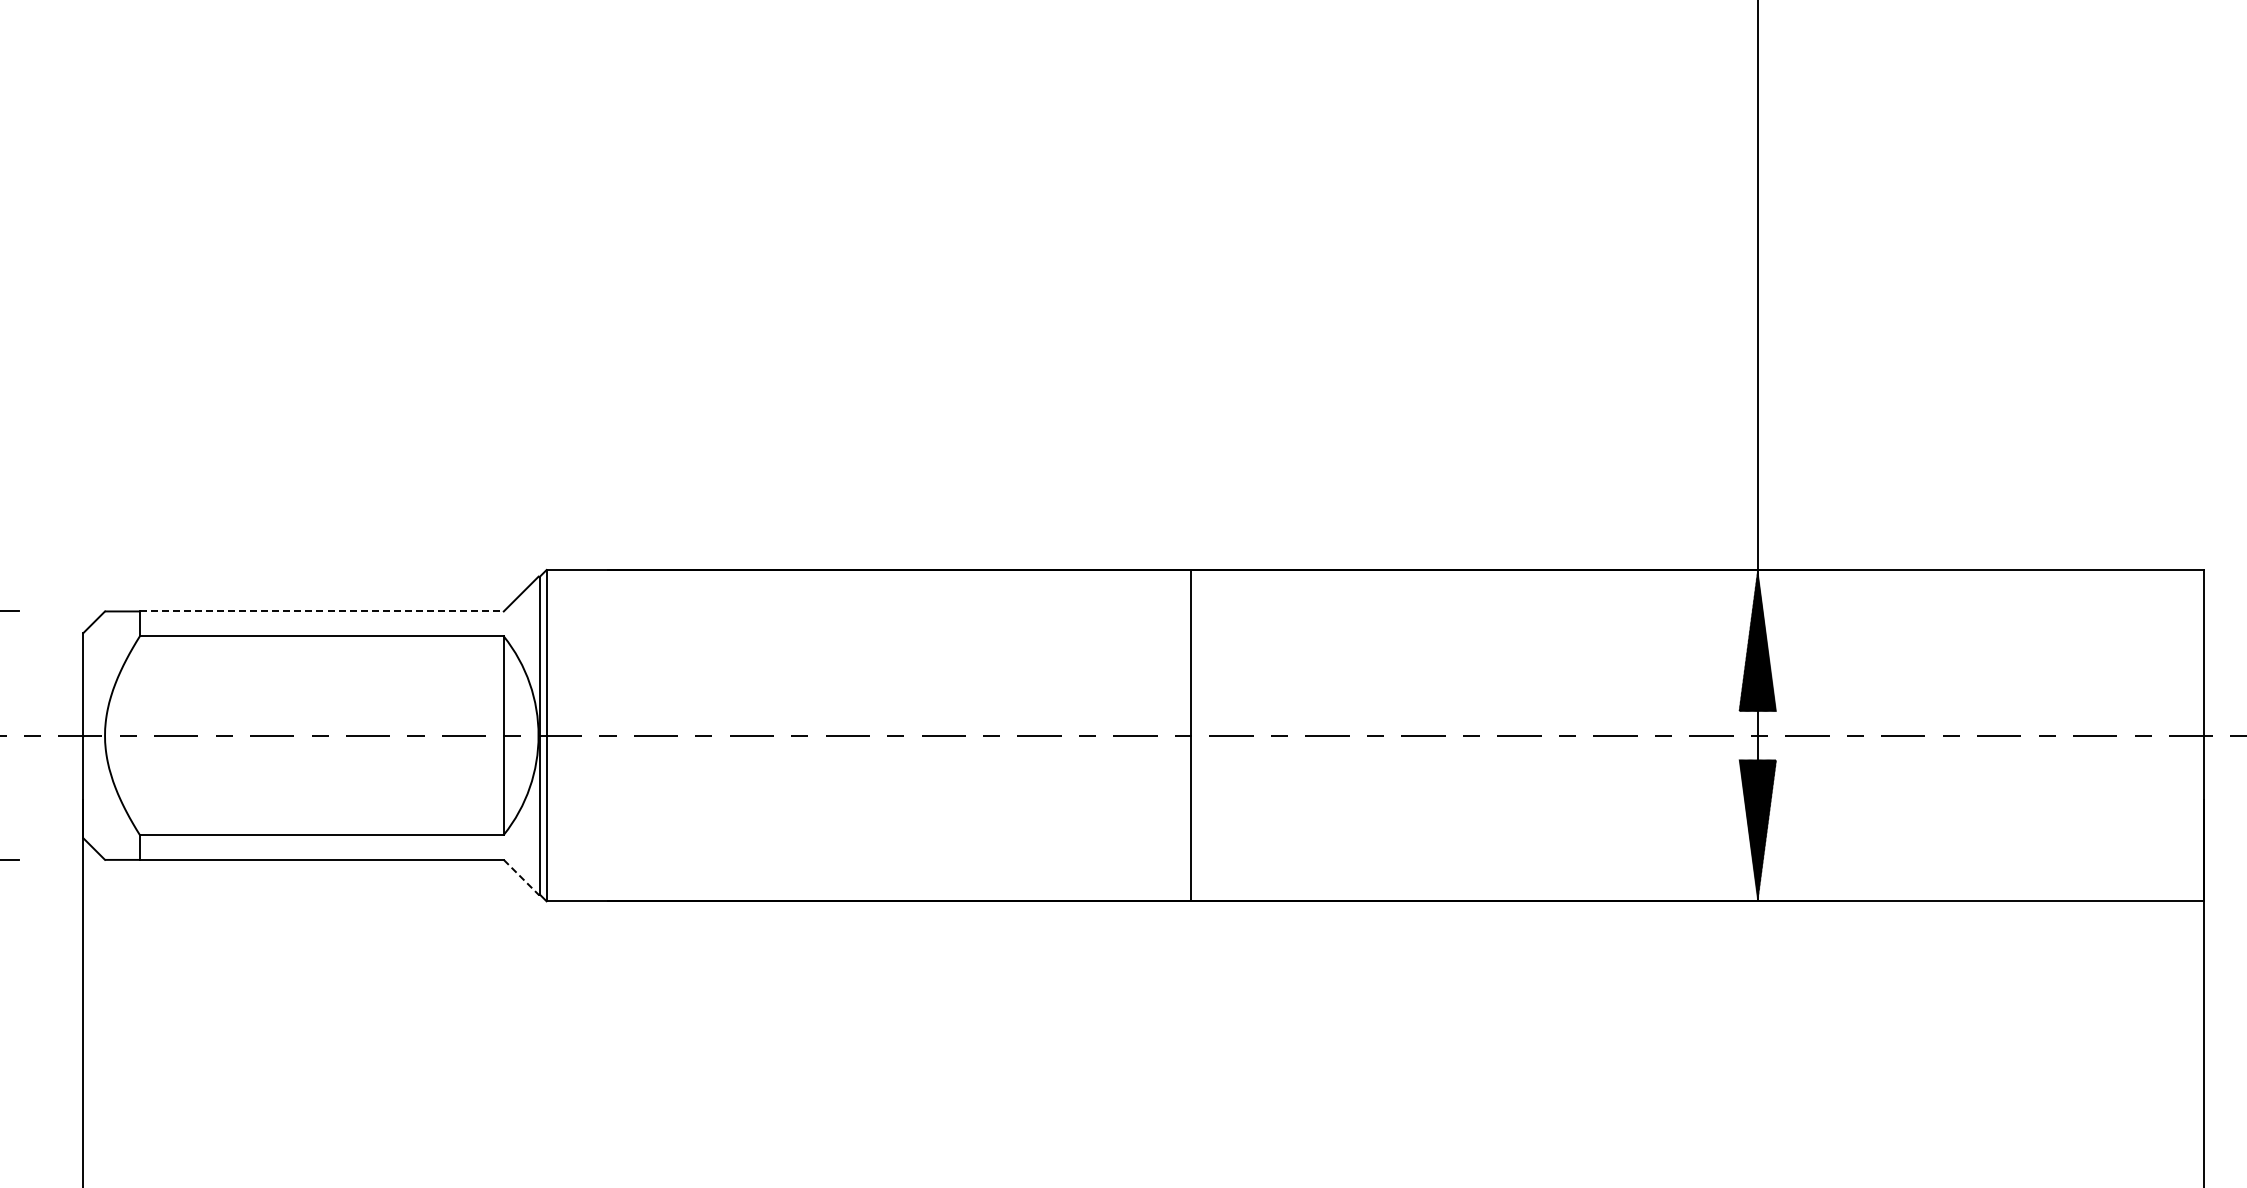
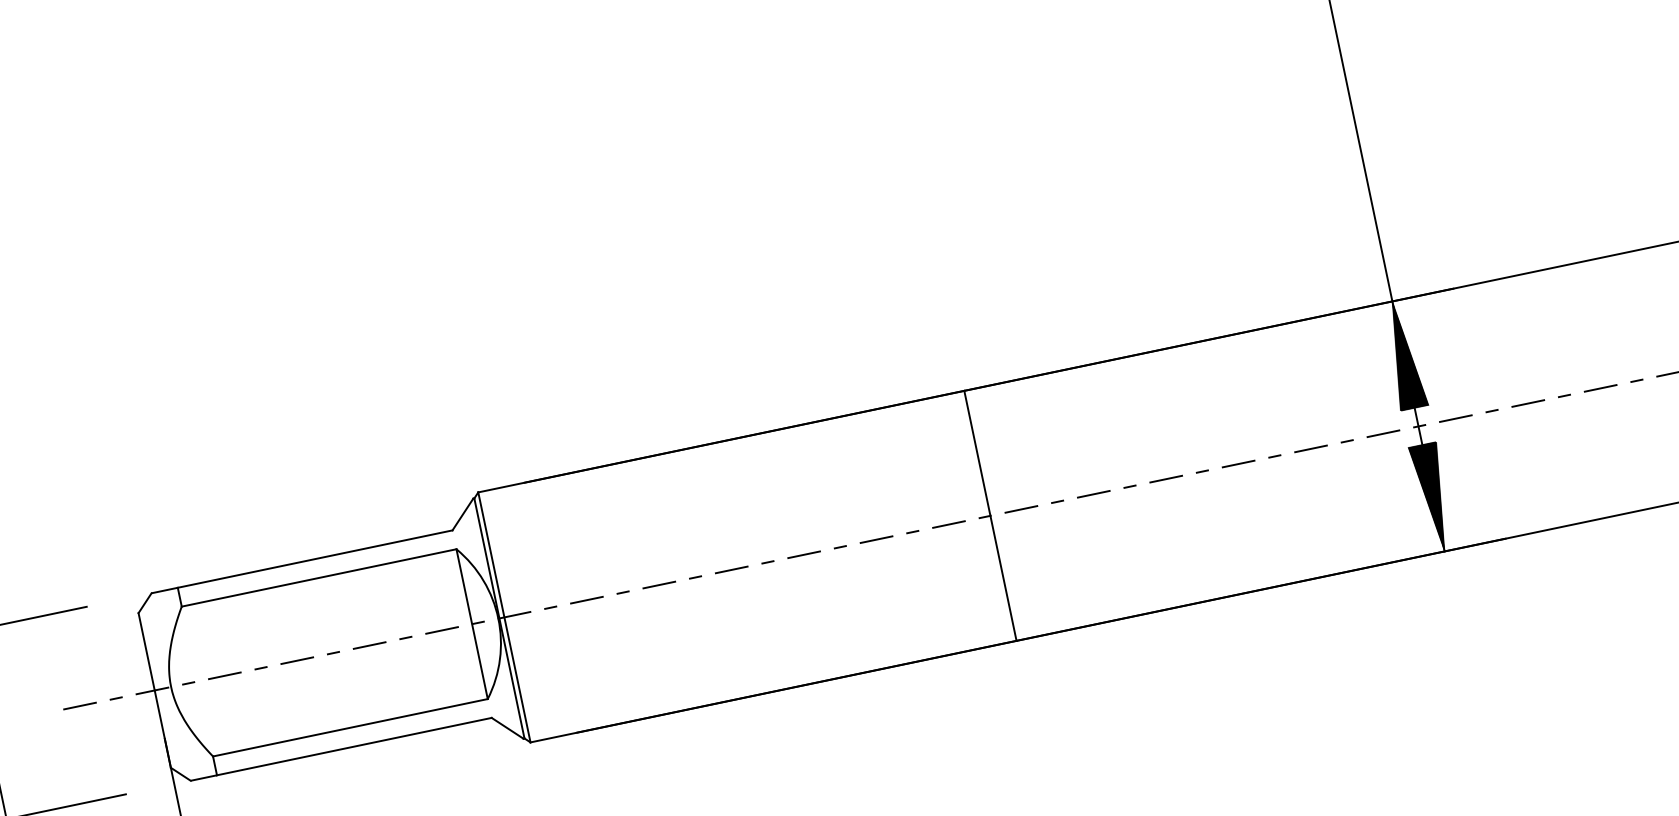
line: (321, 611) -> (314, 559), dashed -> solid
line: (521, 877) -> (507, 728), dashed -> solid

